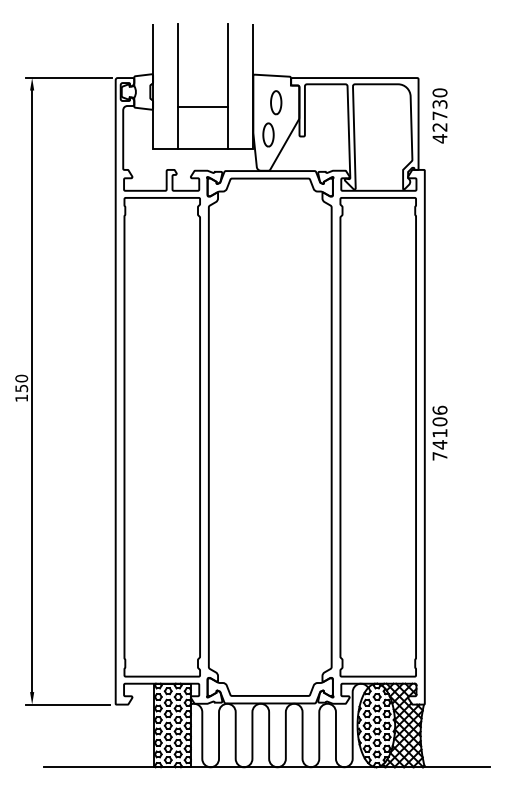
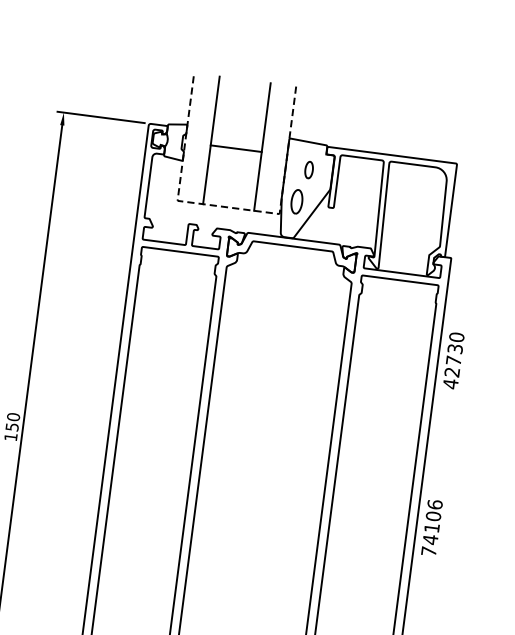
part: (276, 102) -> (309, 169), size x0.7
line: (203, 107) -> (236, 148), moved
text: (439, 115) -> (453, 360), moved
line: (202, 149) -> (227, 207), solid -> dashed

